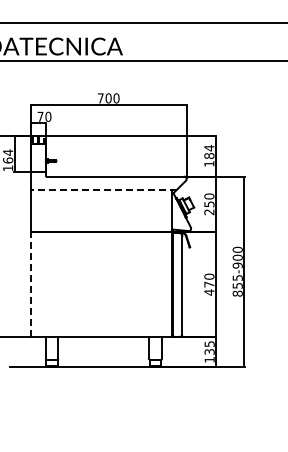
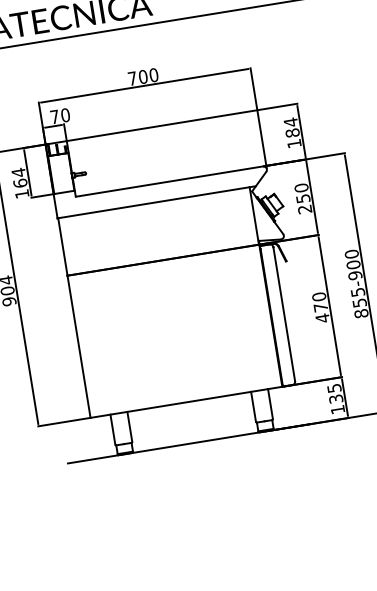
line: (103, 189) -> (156, 201), dashed -> solid
line: (31, 284) -> (79, 346), dashed -> solid

